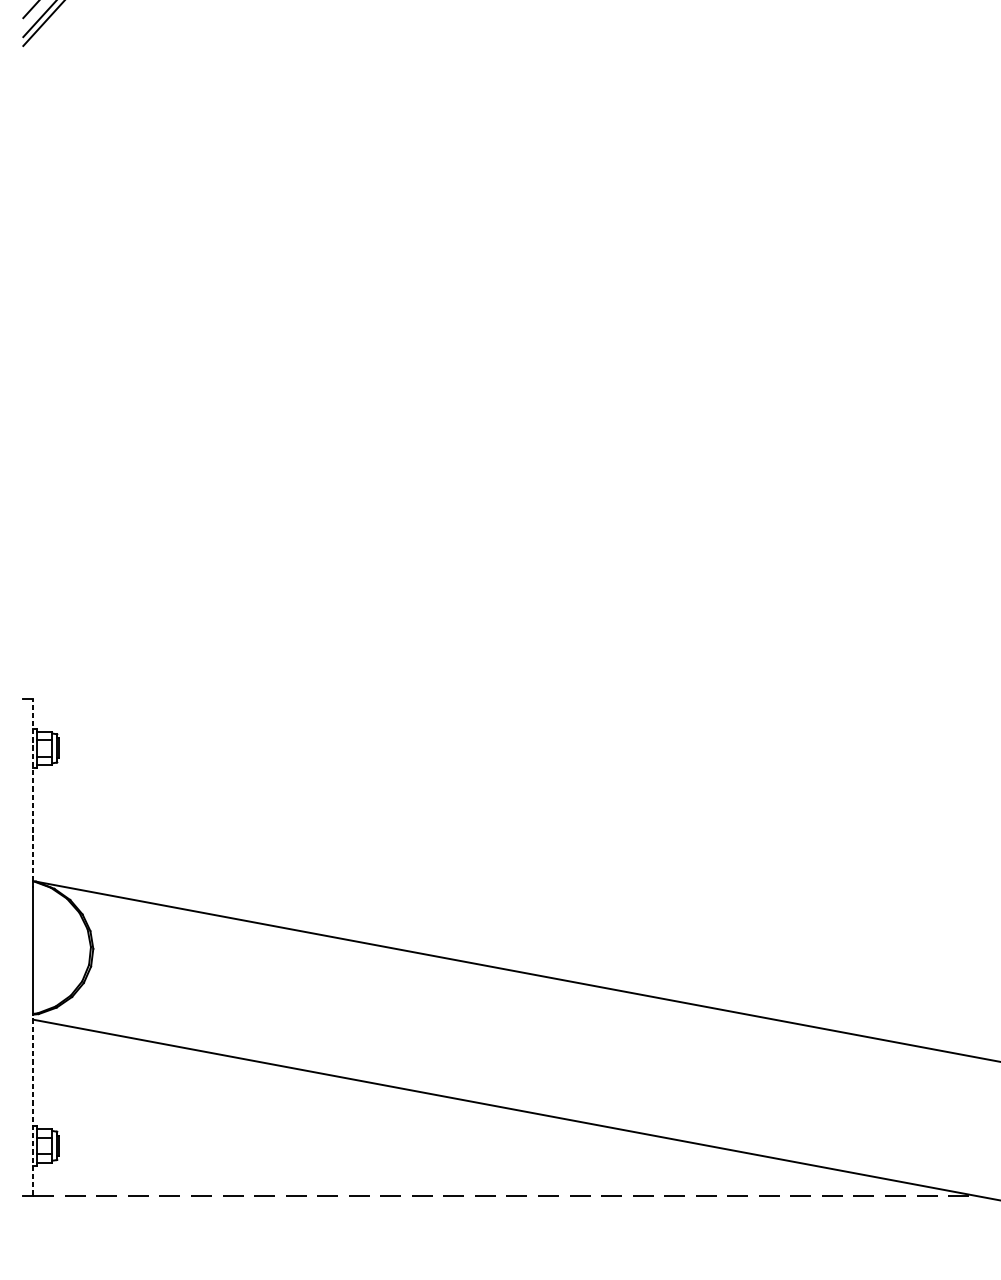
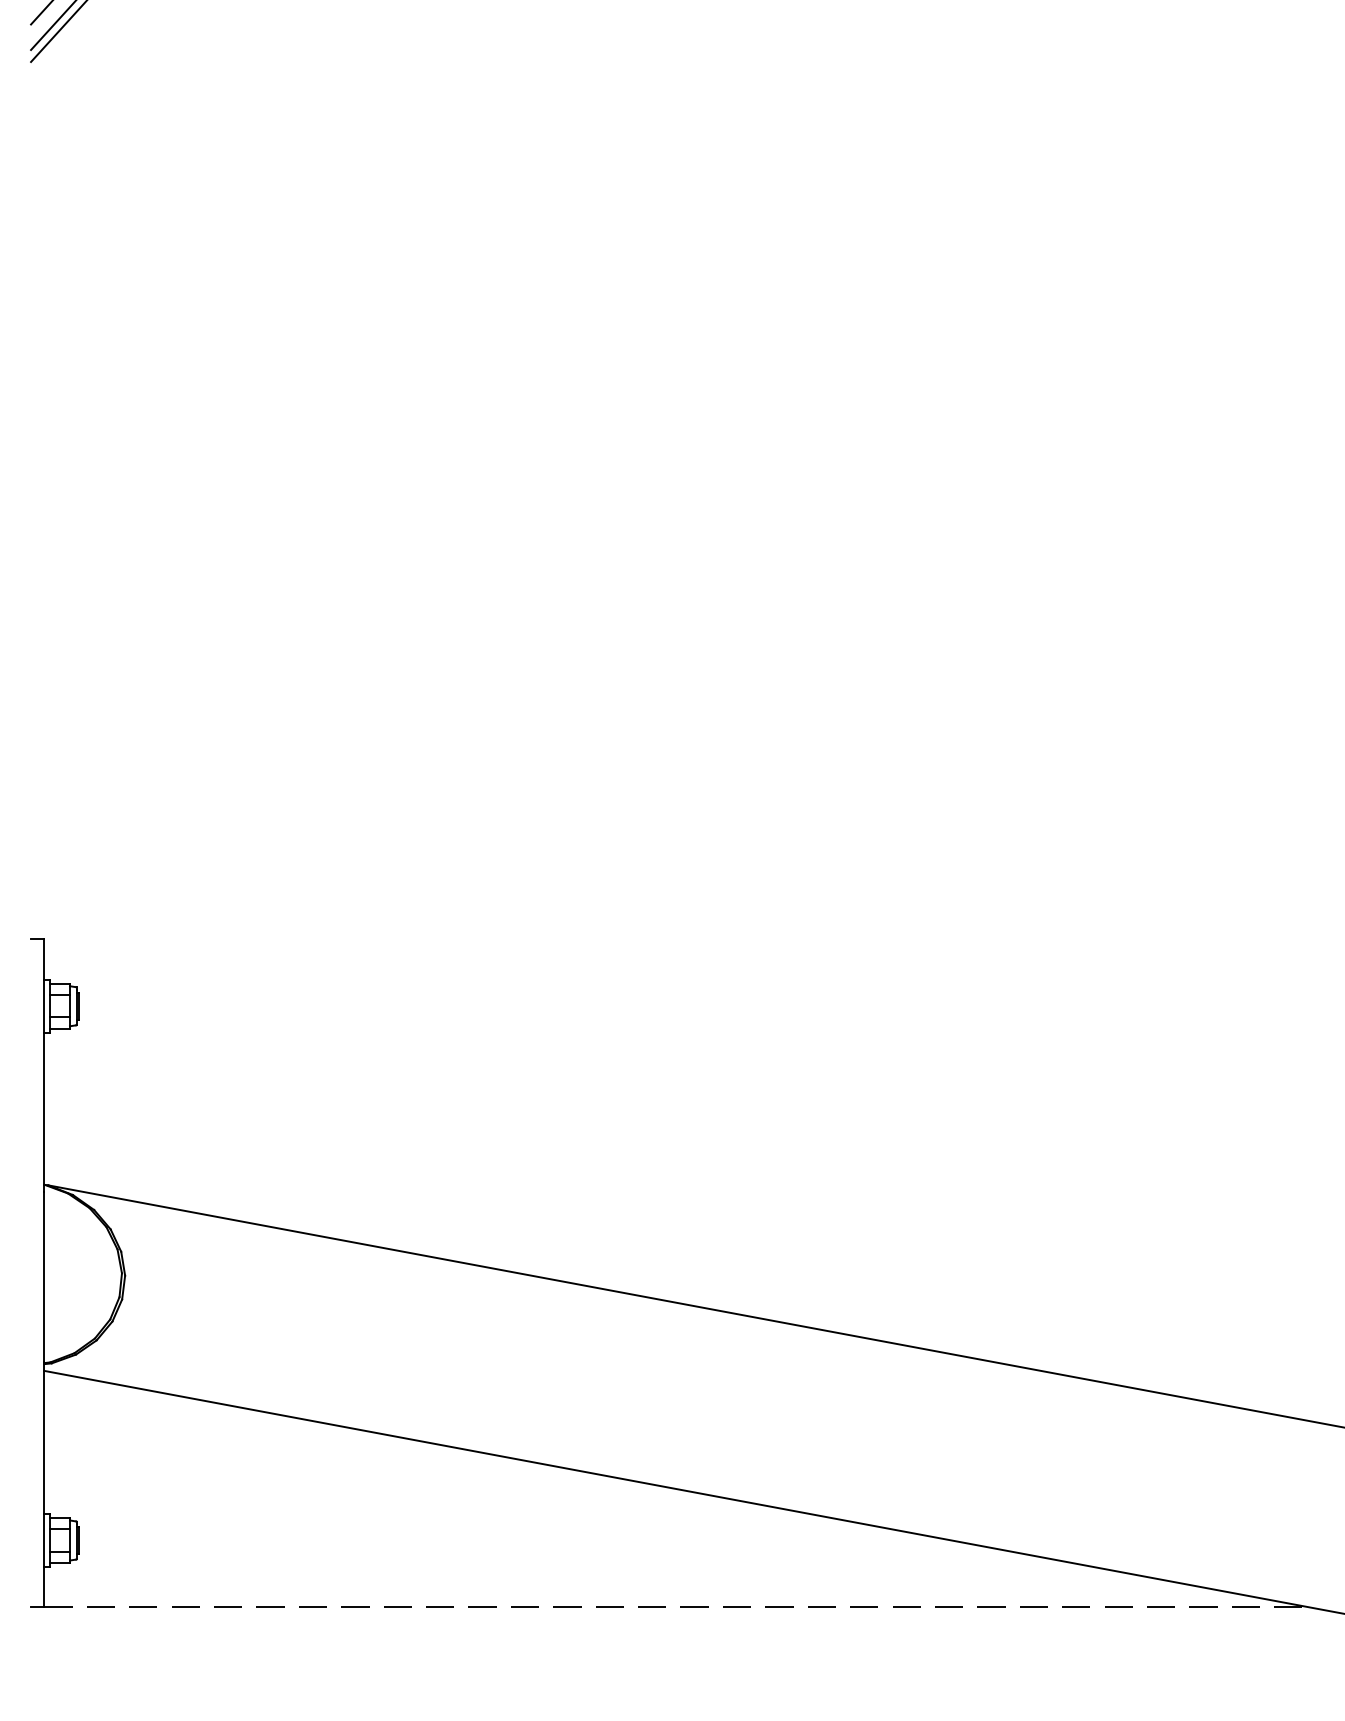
line: (33, 790) -> (44, 1062), dashed -> solid
line: (33, 1104) -> (44, 1484), dashed -> solid

